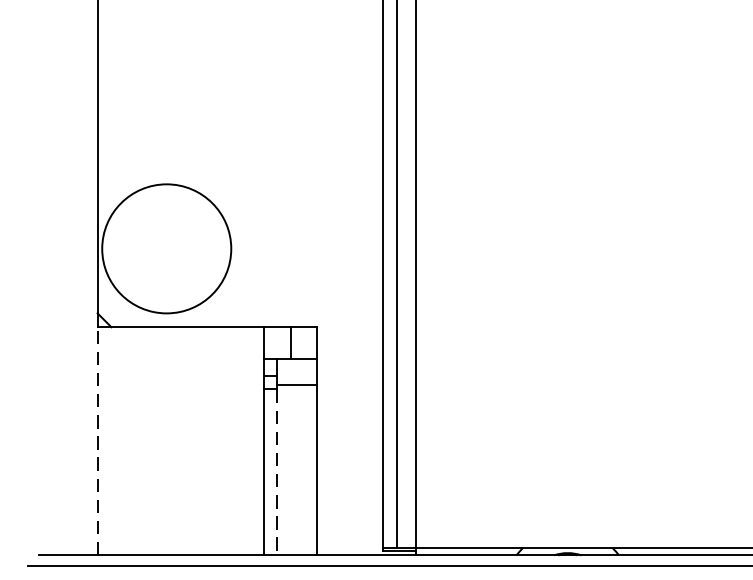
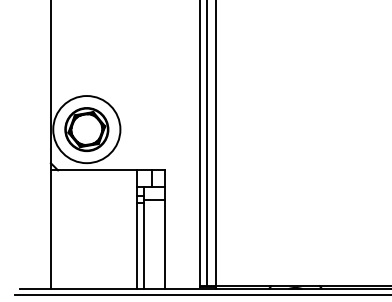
part: (166, 248) -> (86, 129), added
line: (96, 440) -> (50, 229), dashed -> solid
line: (277, 473) -> (144, 246), dashed -> solid

